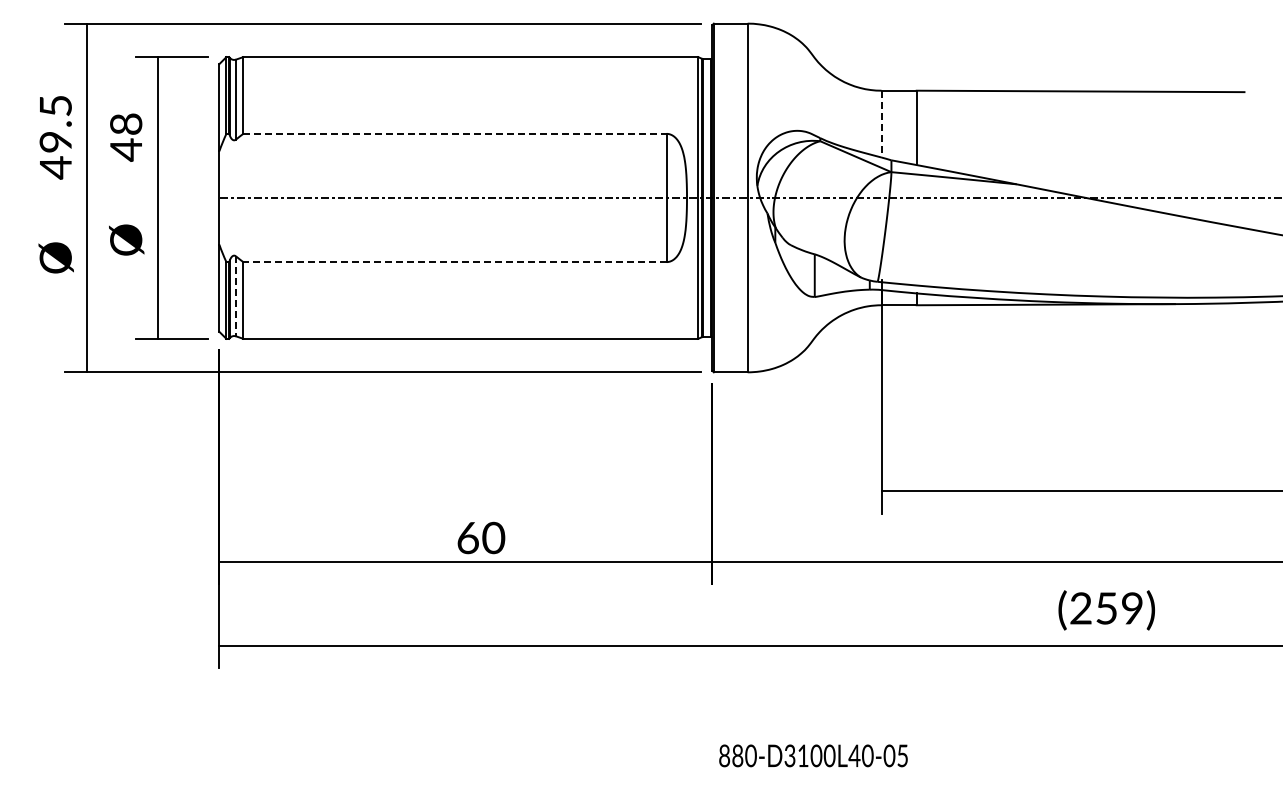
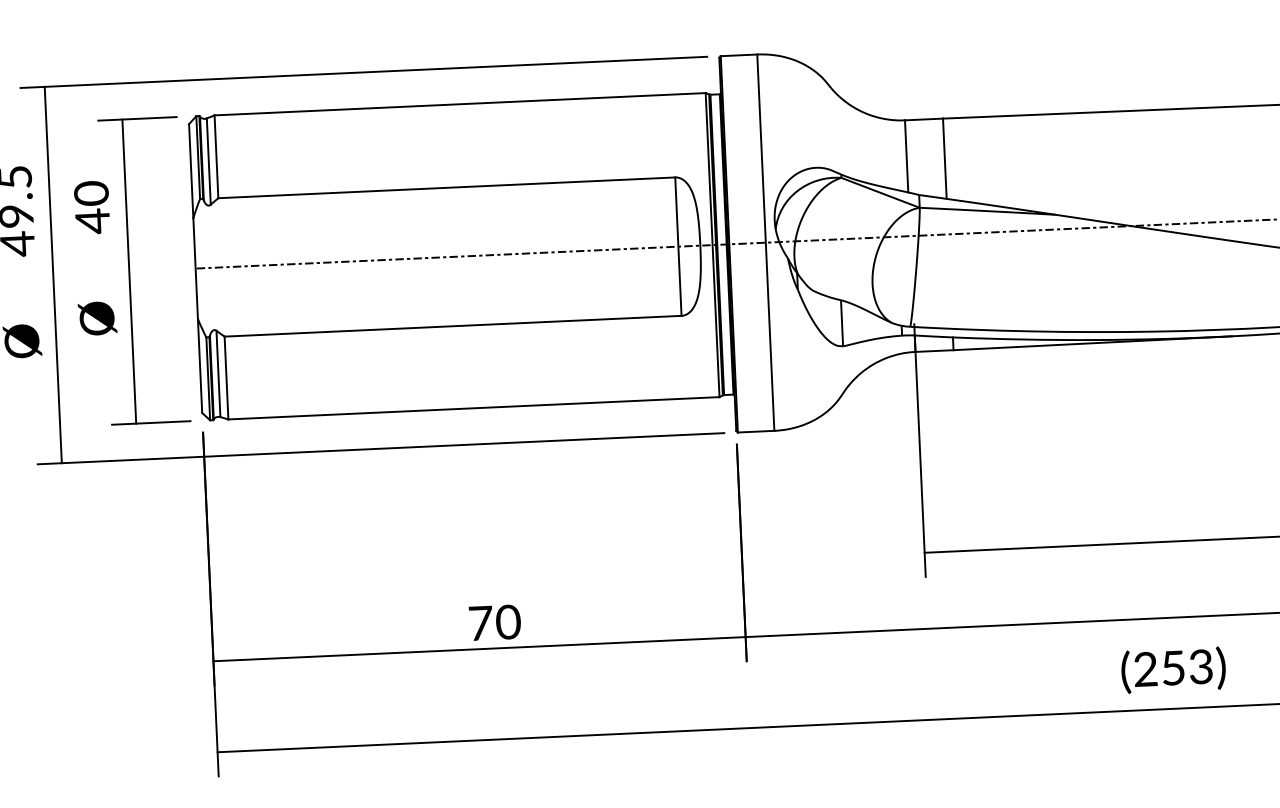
text: (126, 123) -> (91, 192), 48 -> 40
line: (881, 124) -> (906, 156), dashed -> solid
line: (454, 133) -> (446, 187), dashed -> solid
line: (454, 262) -> (452, 326), dashed -> solid
line: (236, 296) -> (218, 374), dashed -> solid
text: (468, 538) -> (481, 623), 60 -> 70
text: (1131, 608) -> (1200, 666), (259) -> (253)

